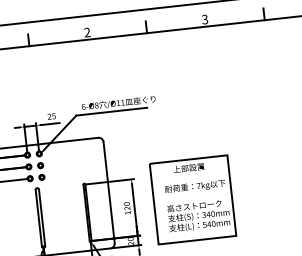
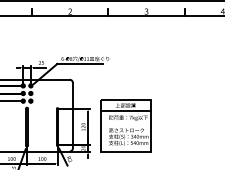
line: (189, 175) -> (125, 110), added

